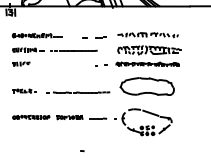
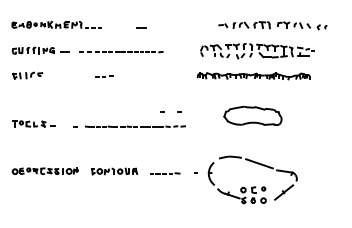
part: (147, 35) -> (271, 26), moved
line: (100, 37) -> (103, 76), moved
part: (101, 65) -> (171, 112), moved
part: (146, 86) -> (251, 115), size x0.6

